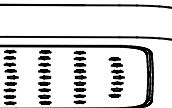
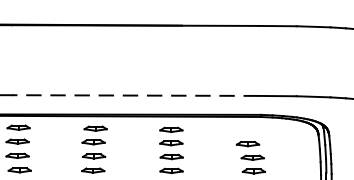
line: (63, 37) -> (135, 96), solid -> dashed

